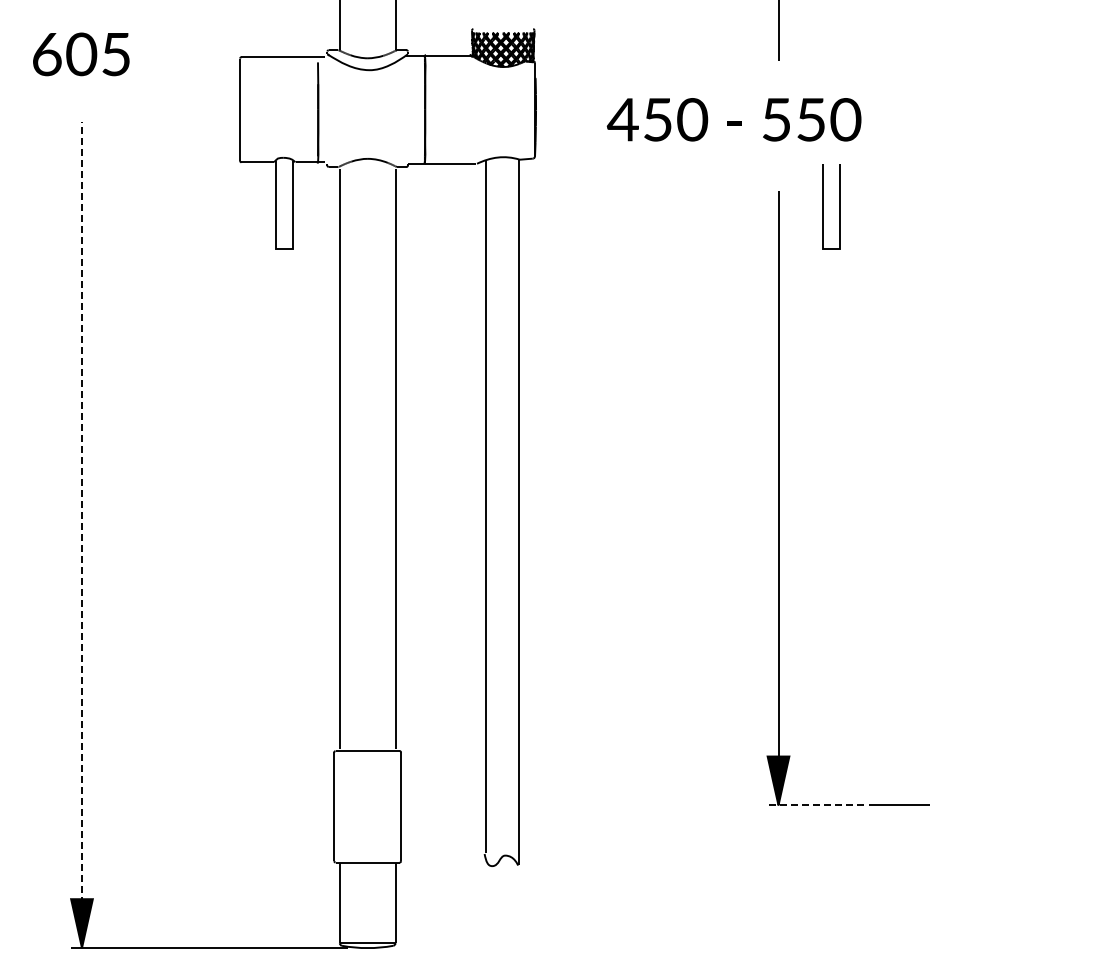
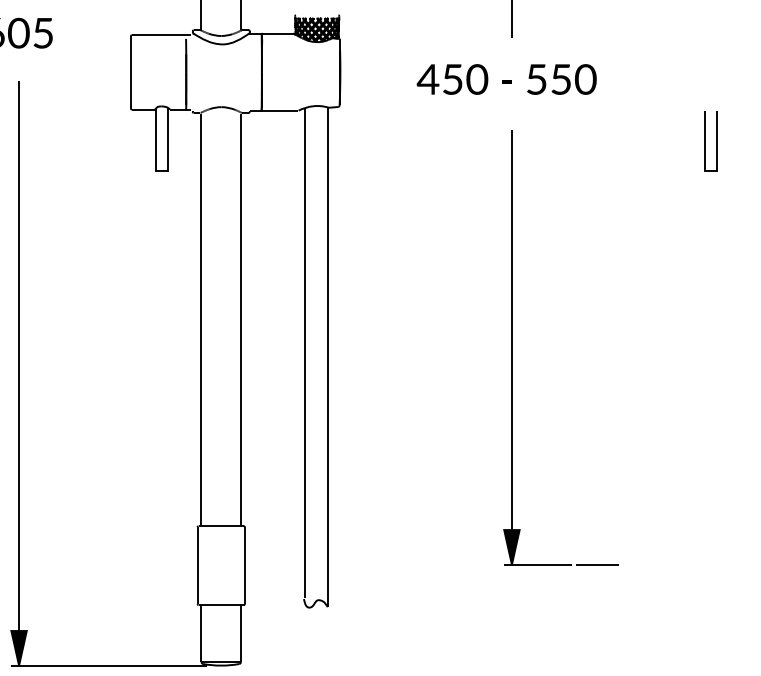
text: (733, 119) -> (506, 79), moved
line: (823, 206) -> (705, 140), moved
line: (82, 534) -> (19, 372), dashed -> solid
line: (815, 805) -> (538, 564), dashed -> solid

